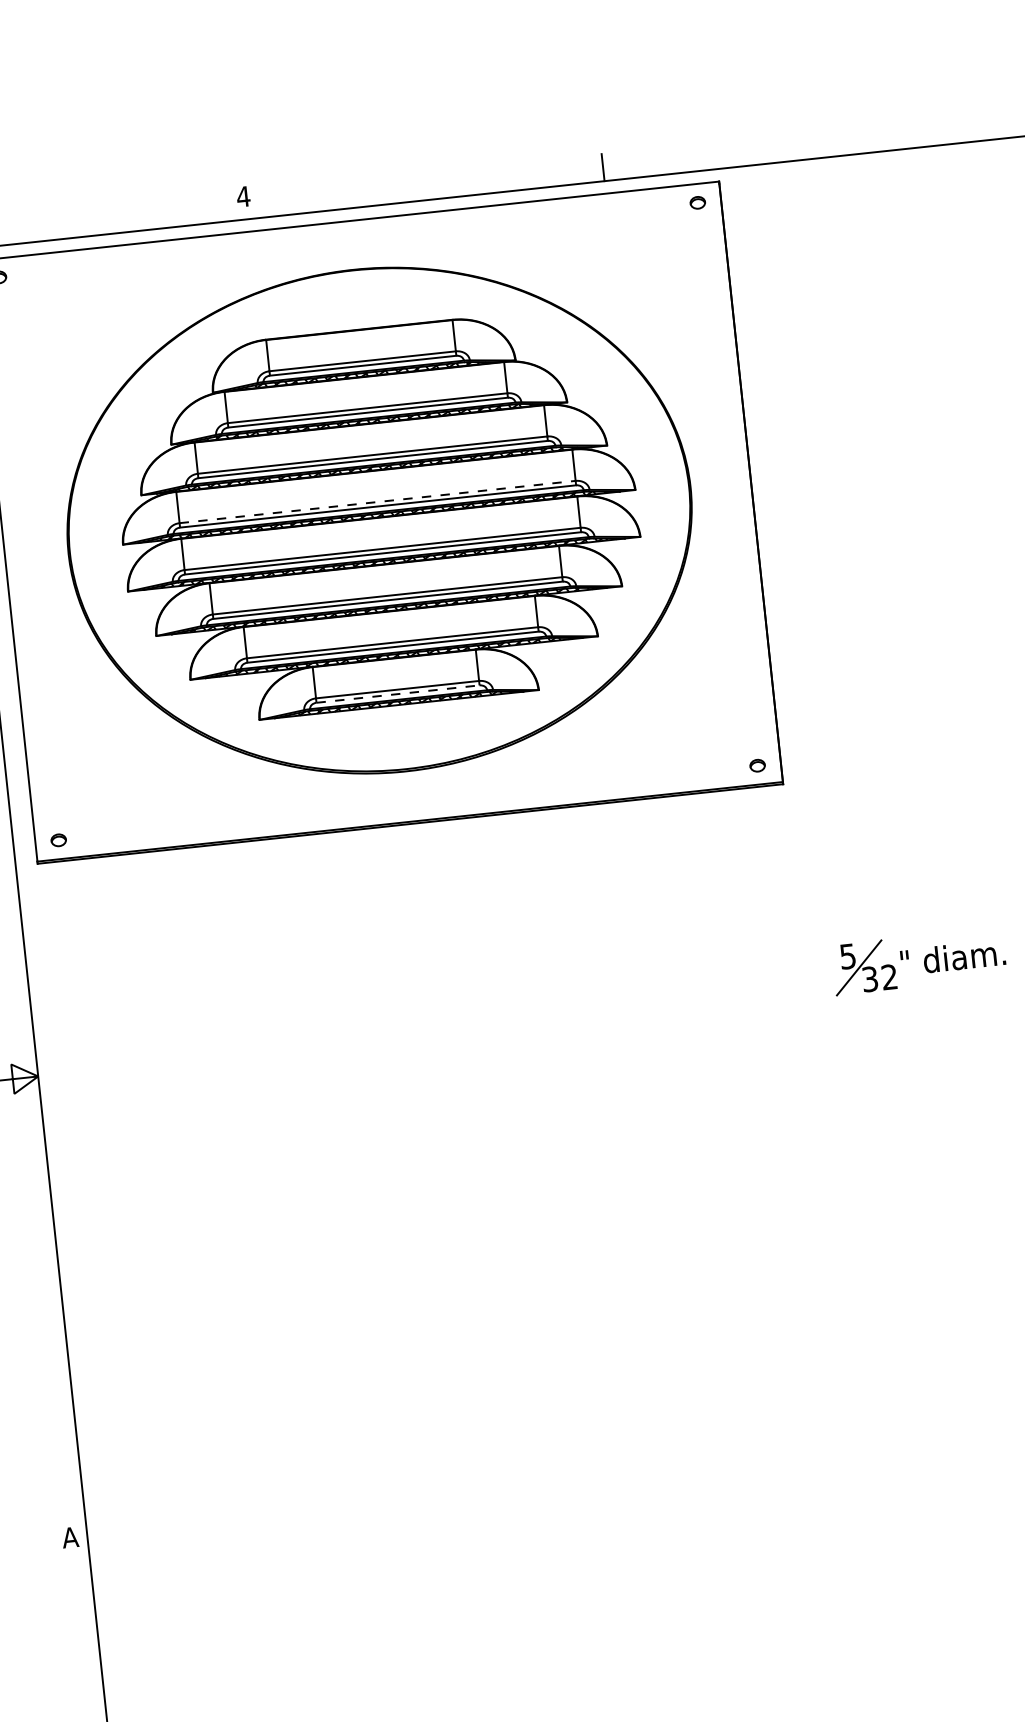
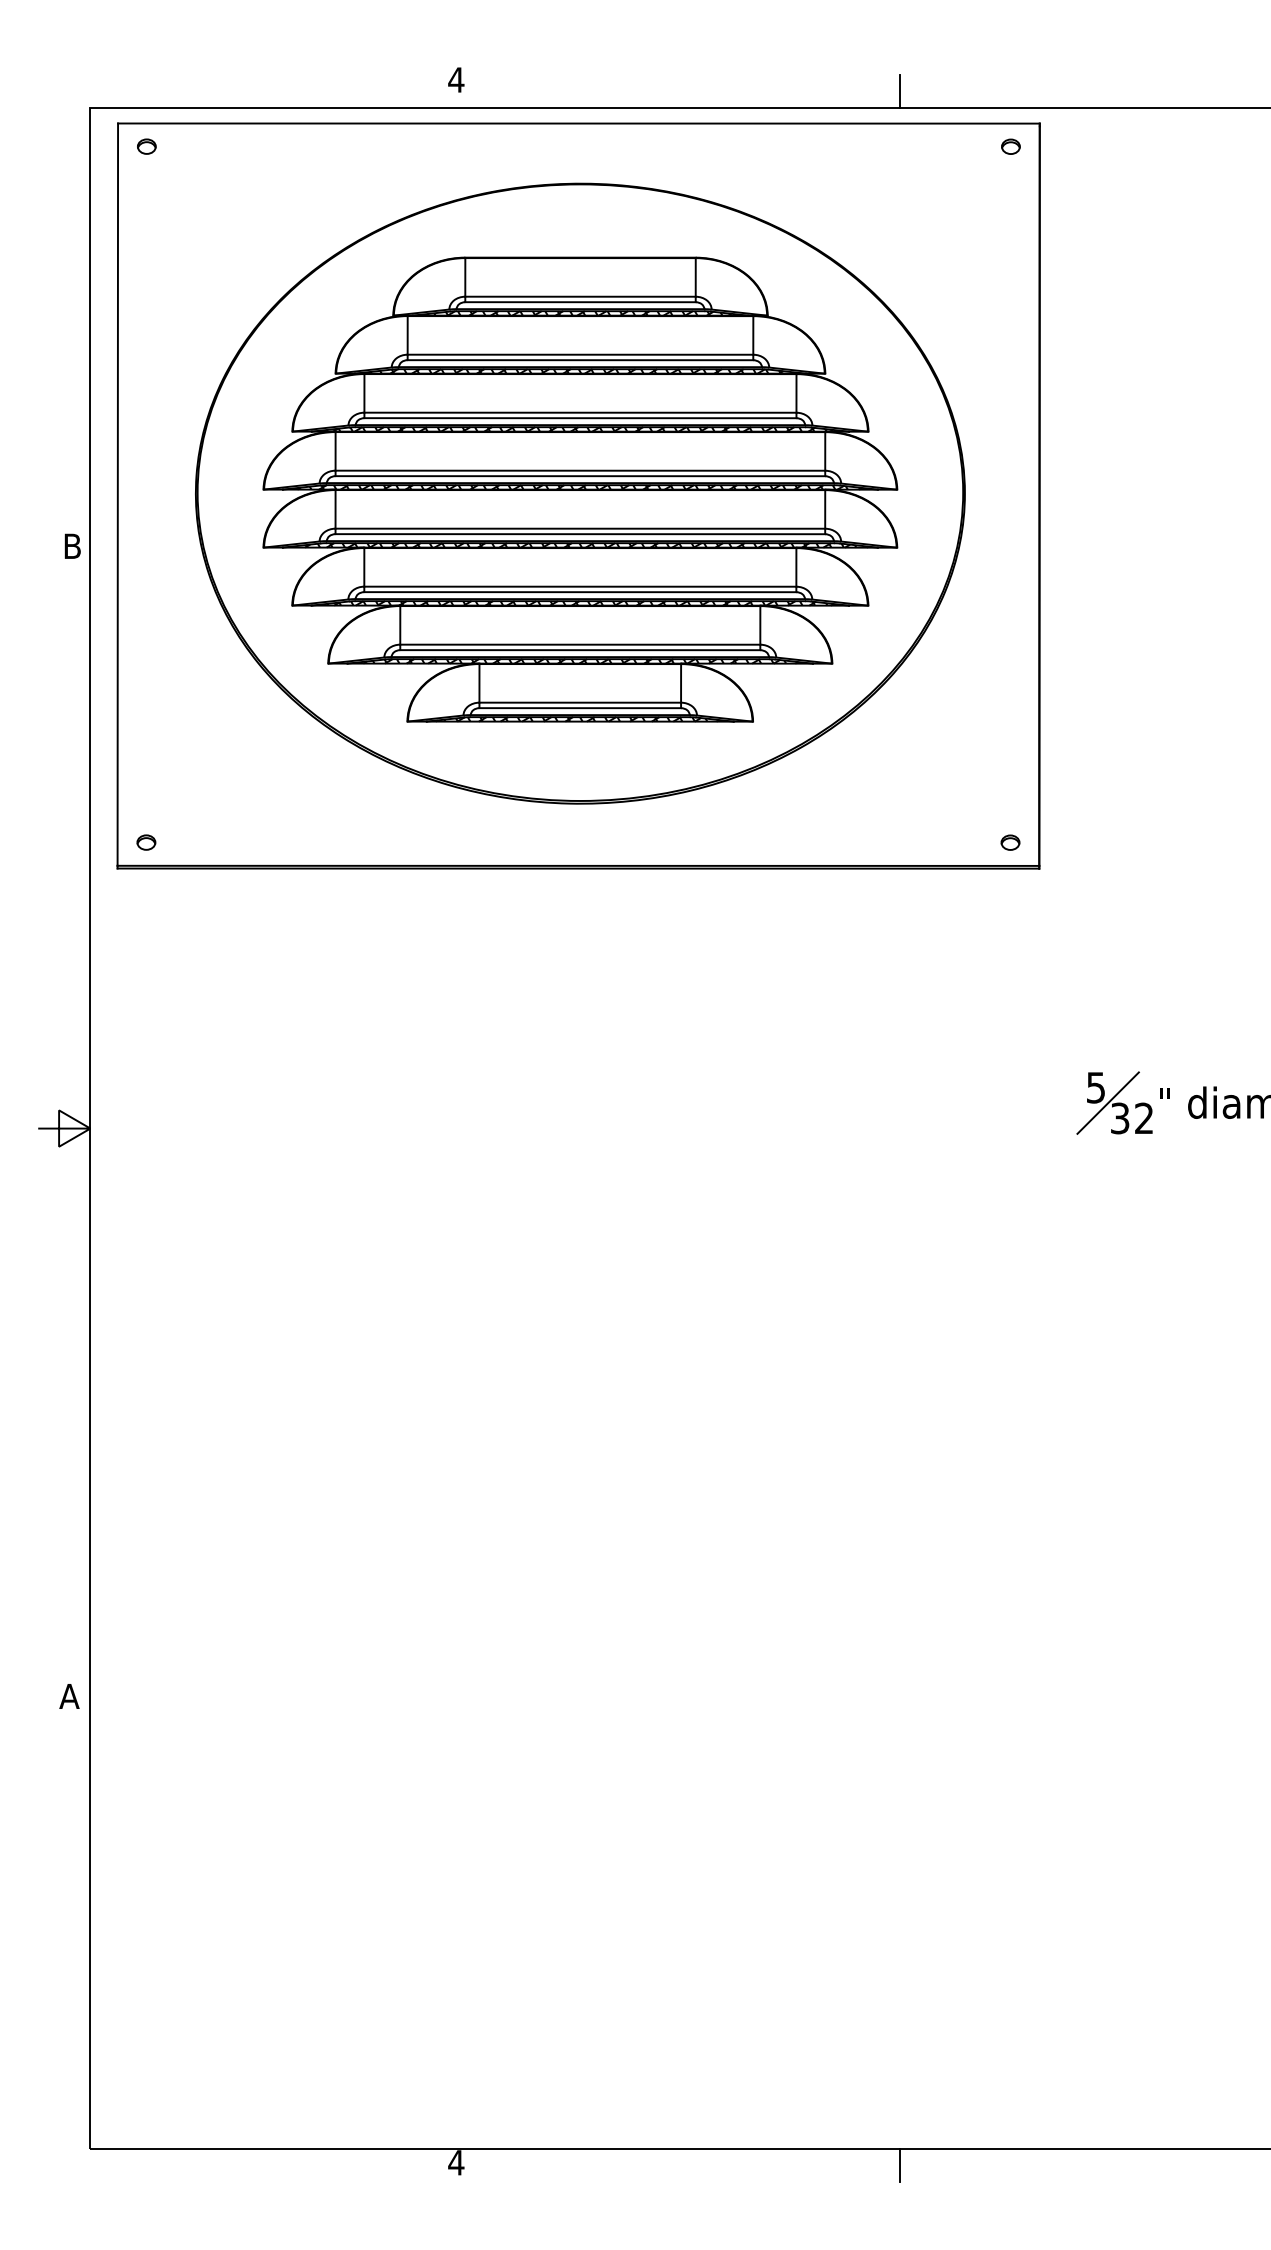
line: (377, 501) -> (580, 470), dashed -> solid
line: (398, 694) -> (580, 708), dashed -> solid

